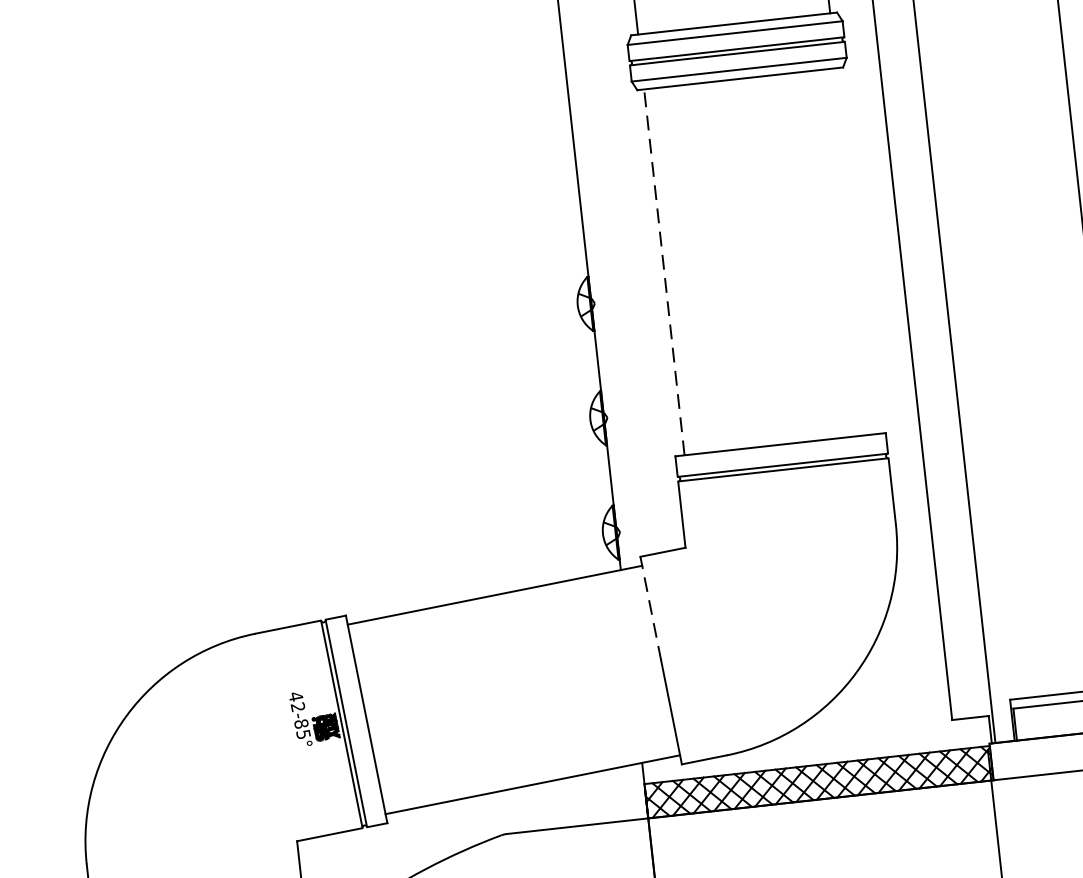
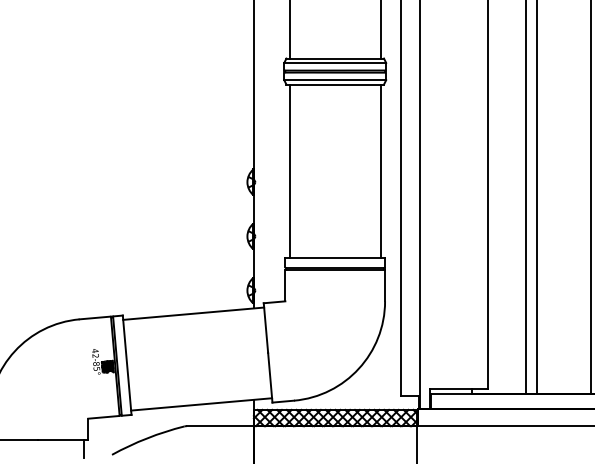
line: (855, 251) -> (380, 171), added
line: (663, 272) -> (289, 171), dashed -> solid
line: (649, 609) -> (265, 328), dashed -> solid

